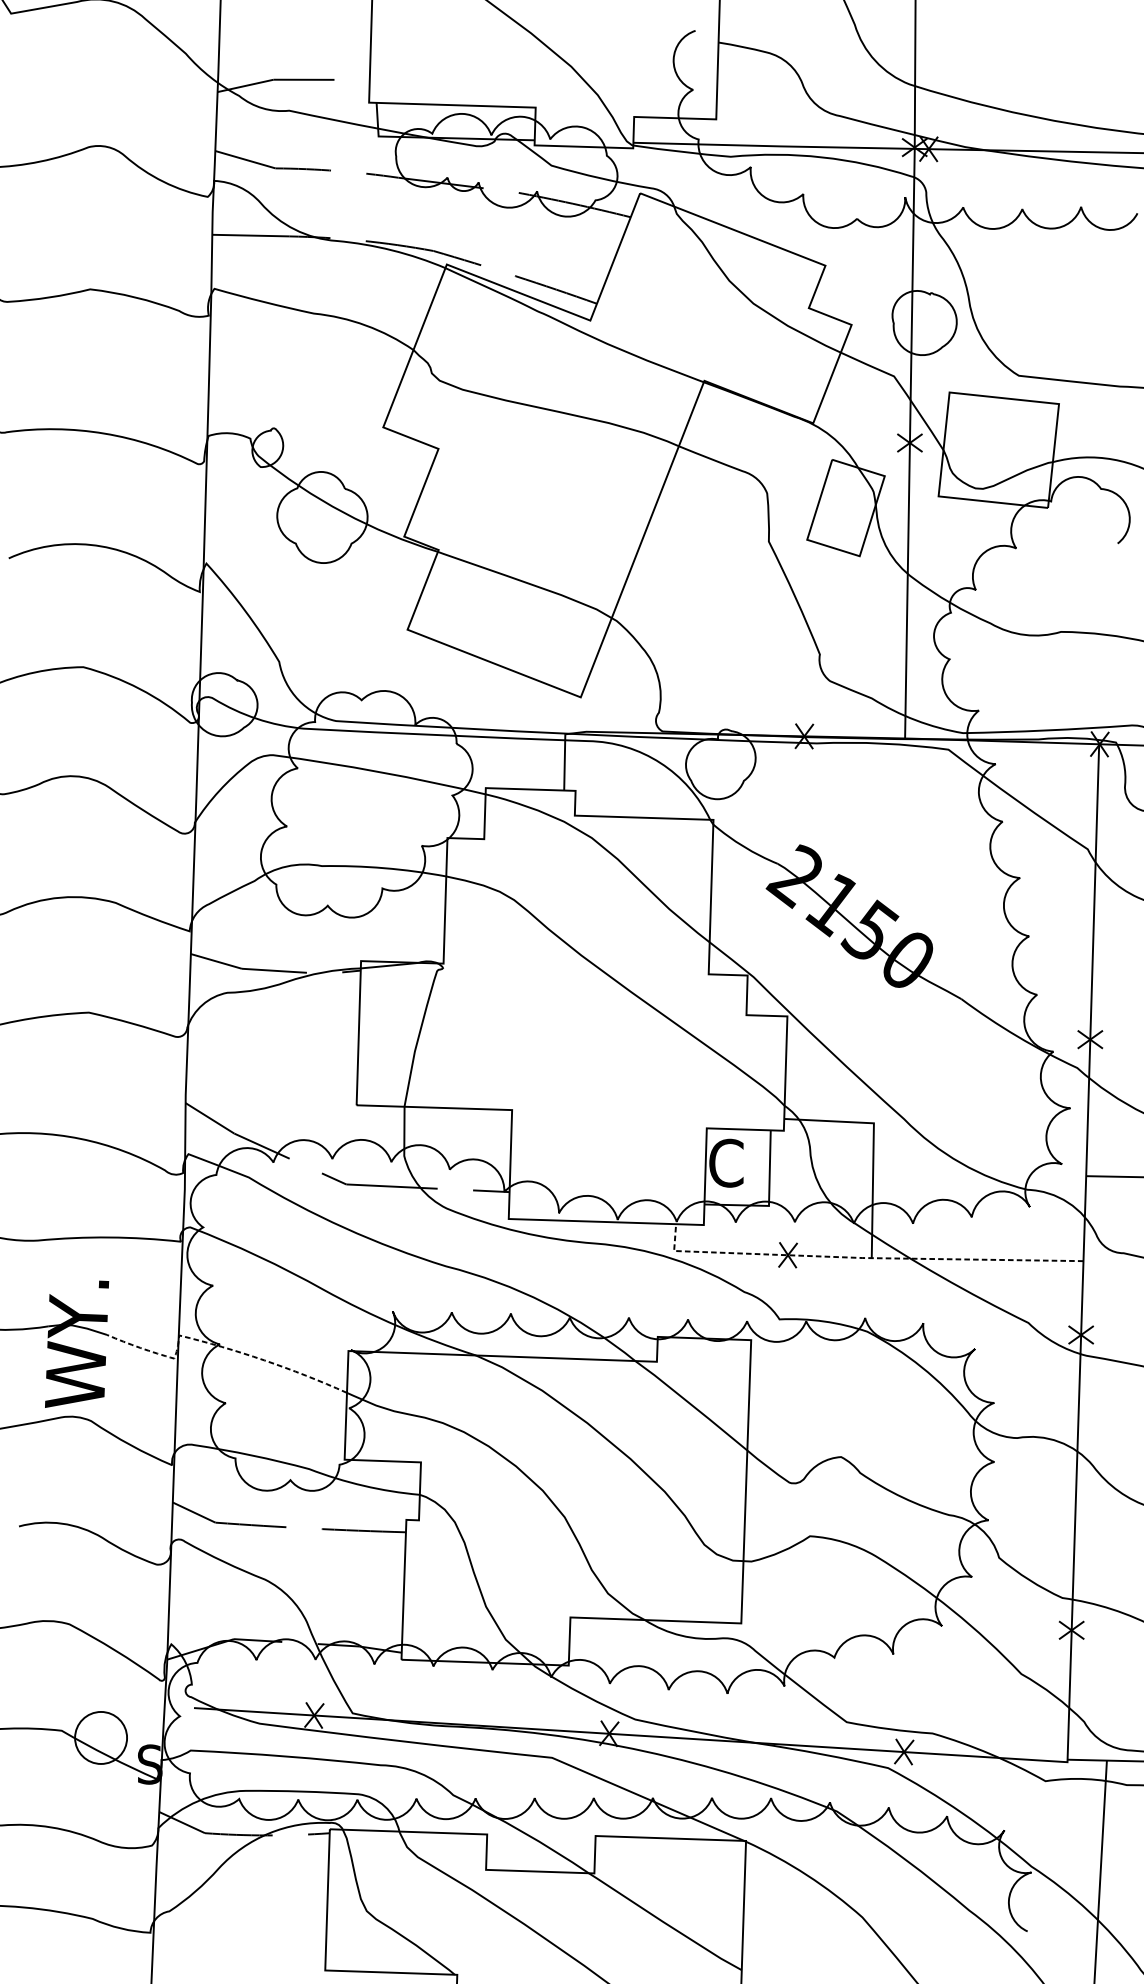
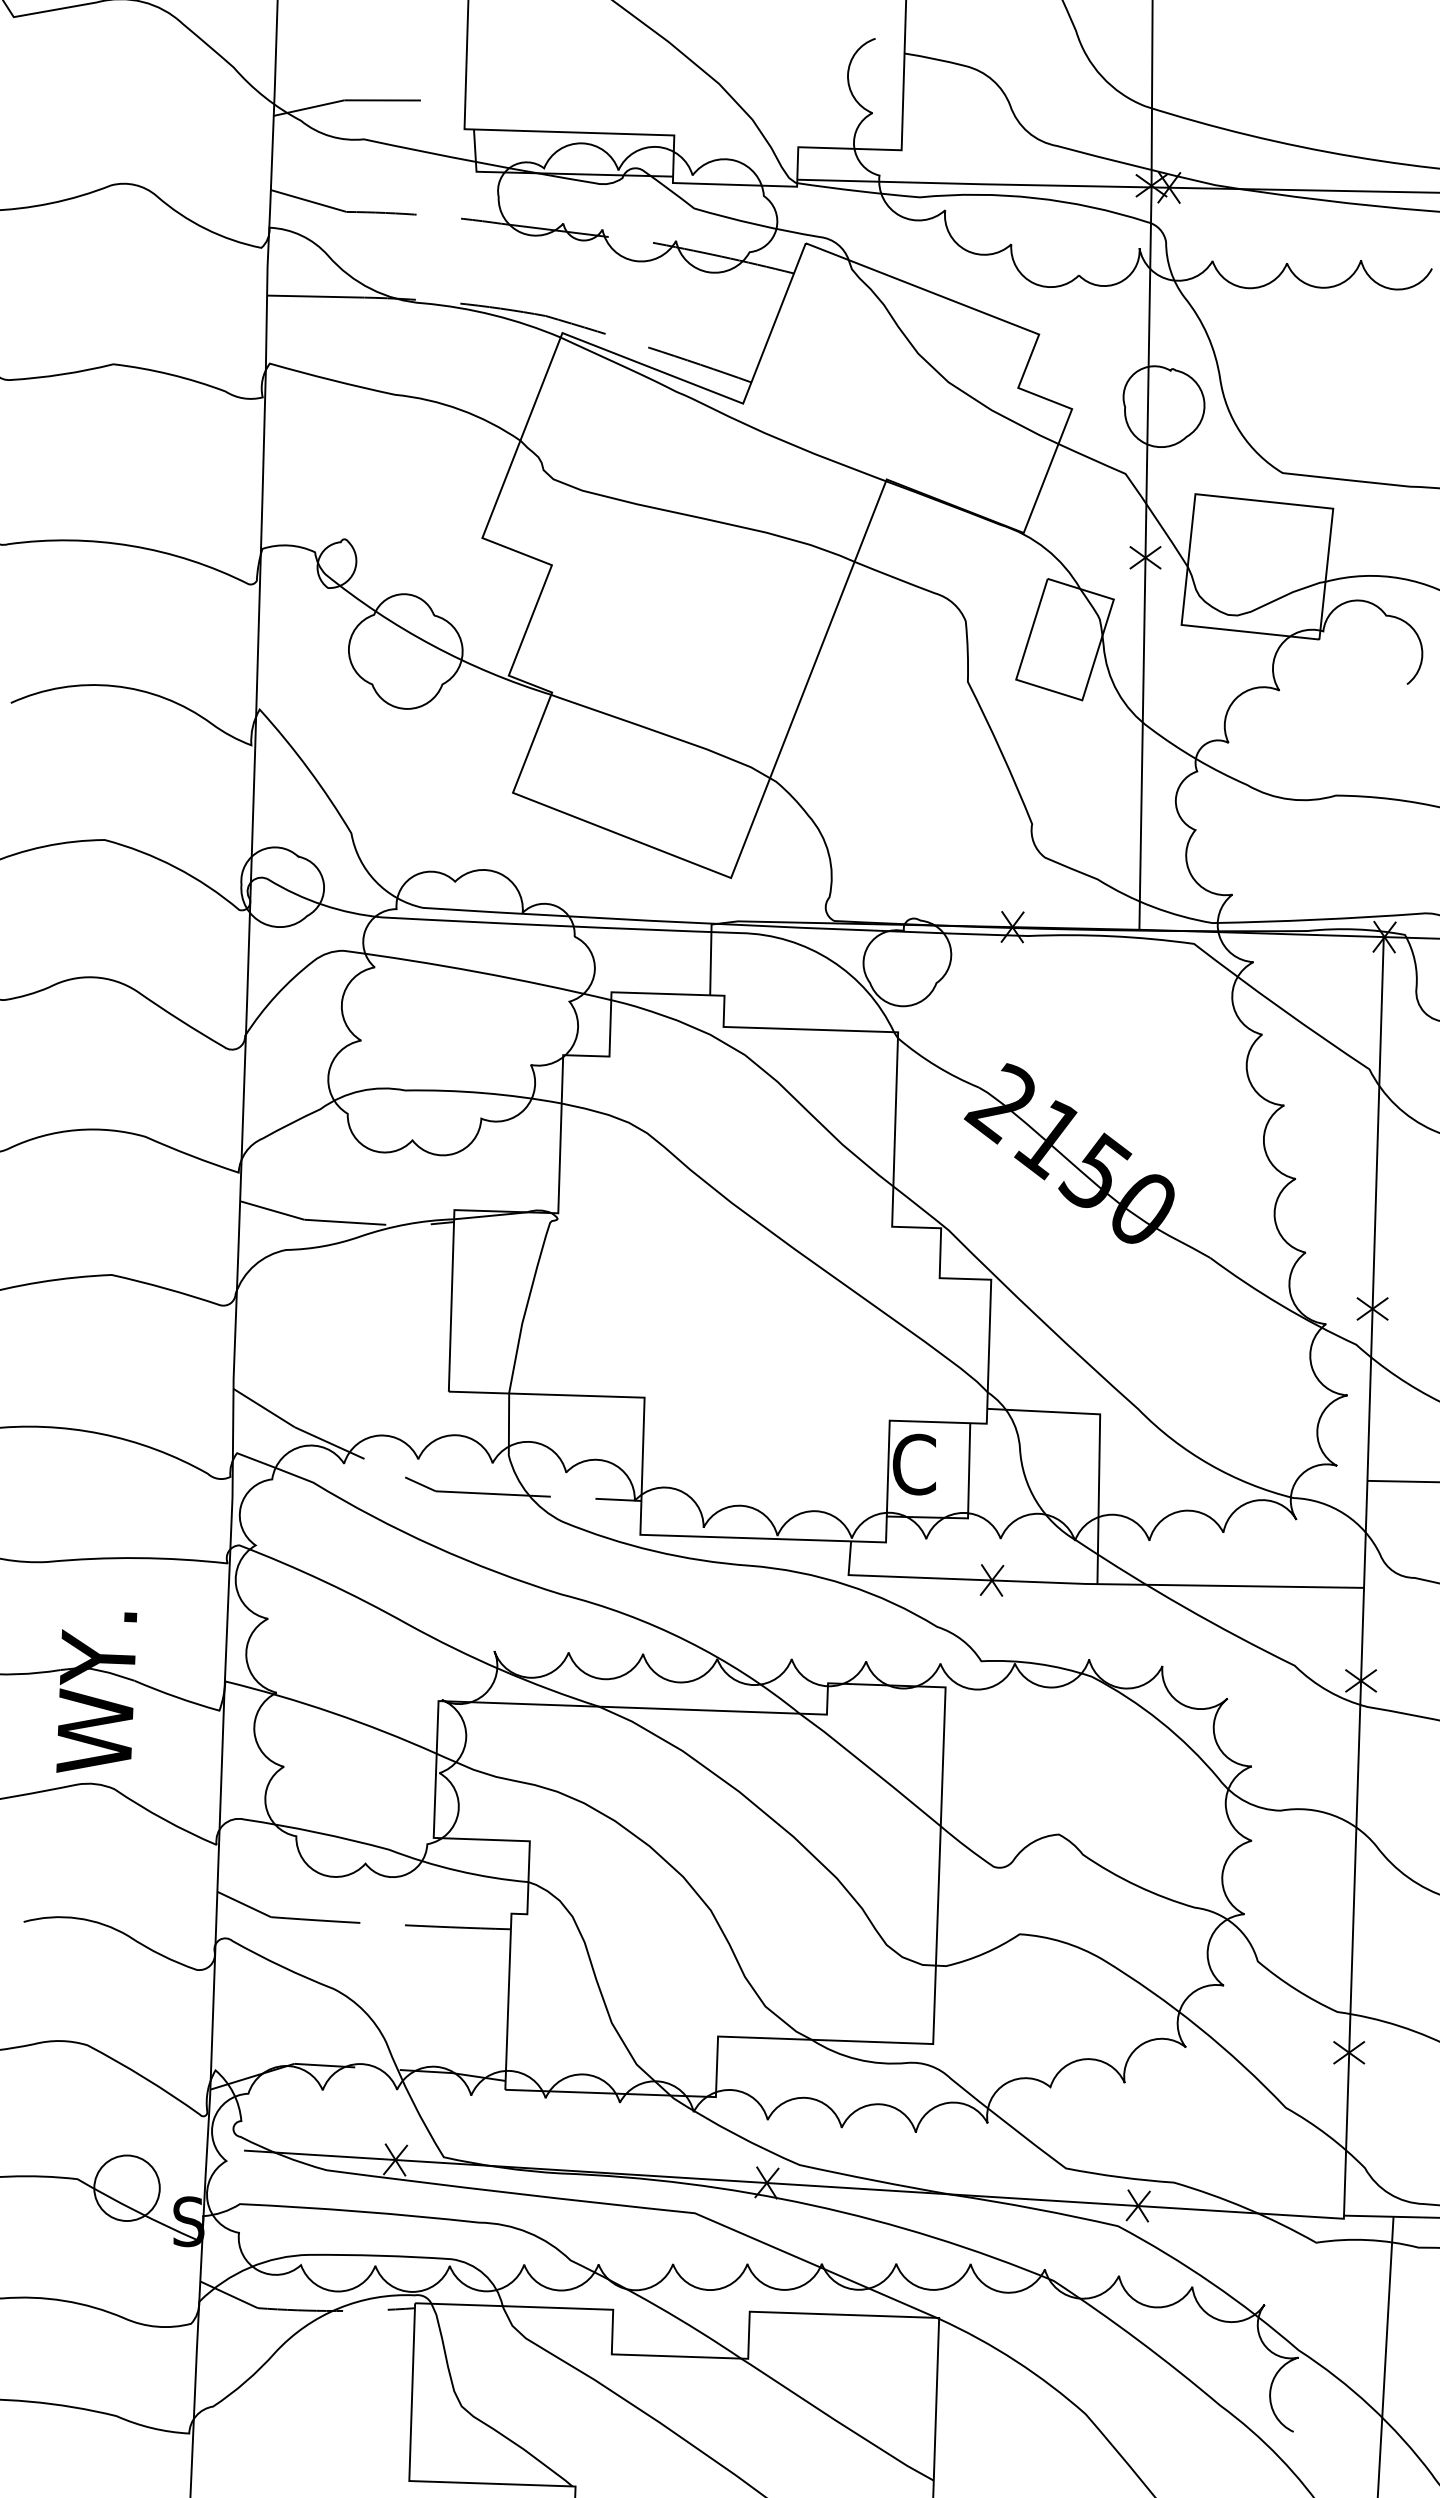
line: (864, 1257) -> (1088, 1583), dashed -> solid
line: (215, 1345) -> (271, 1693), dashed -> solid

